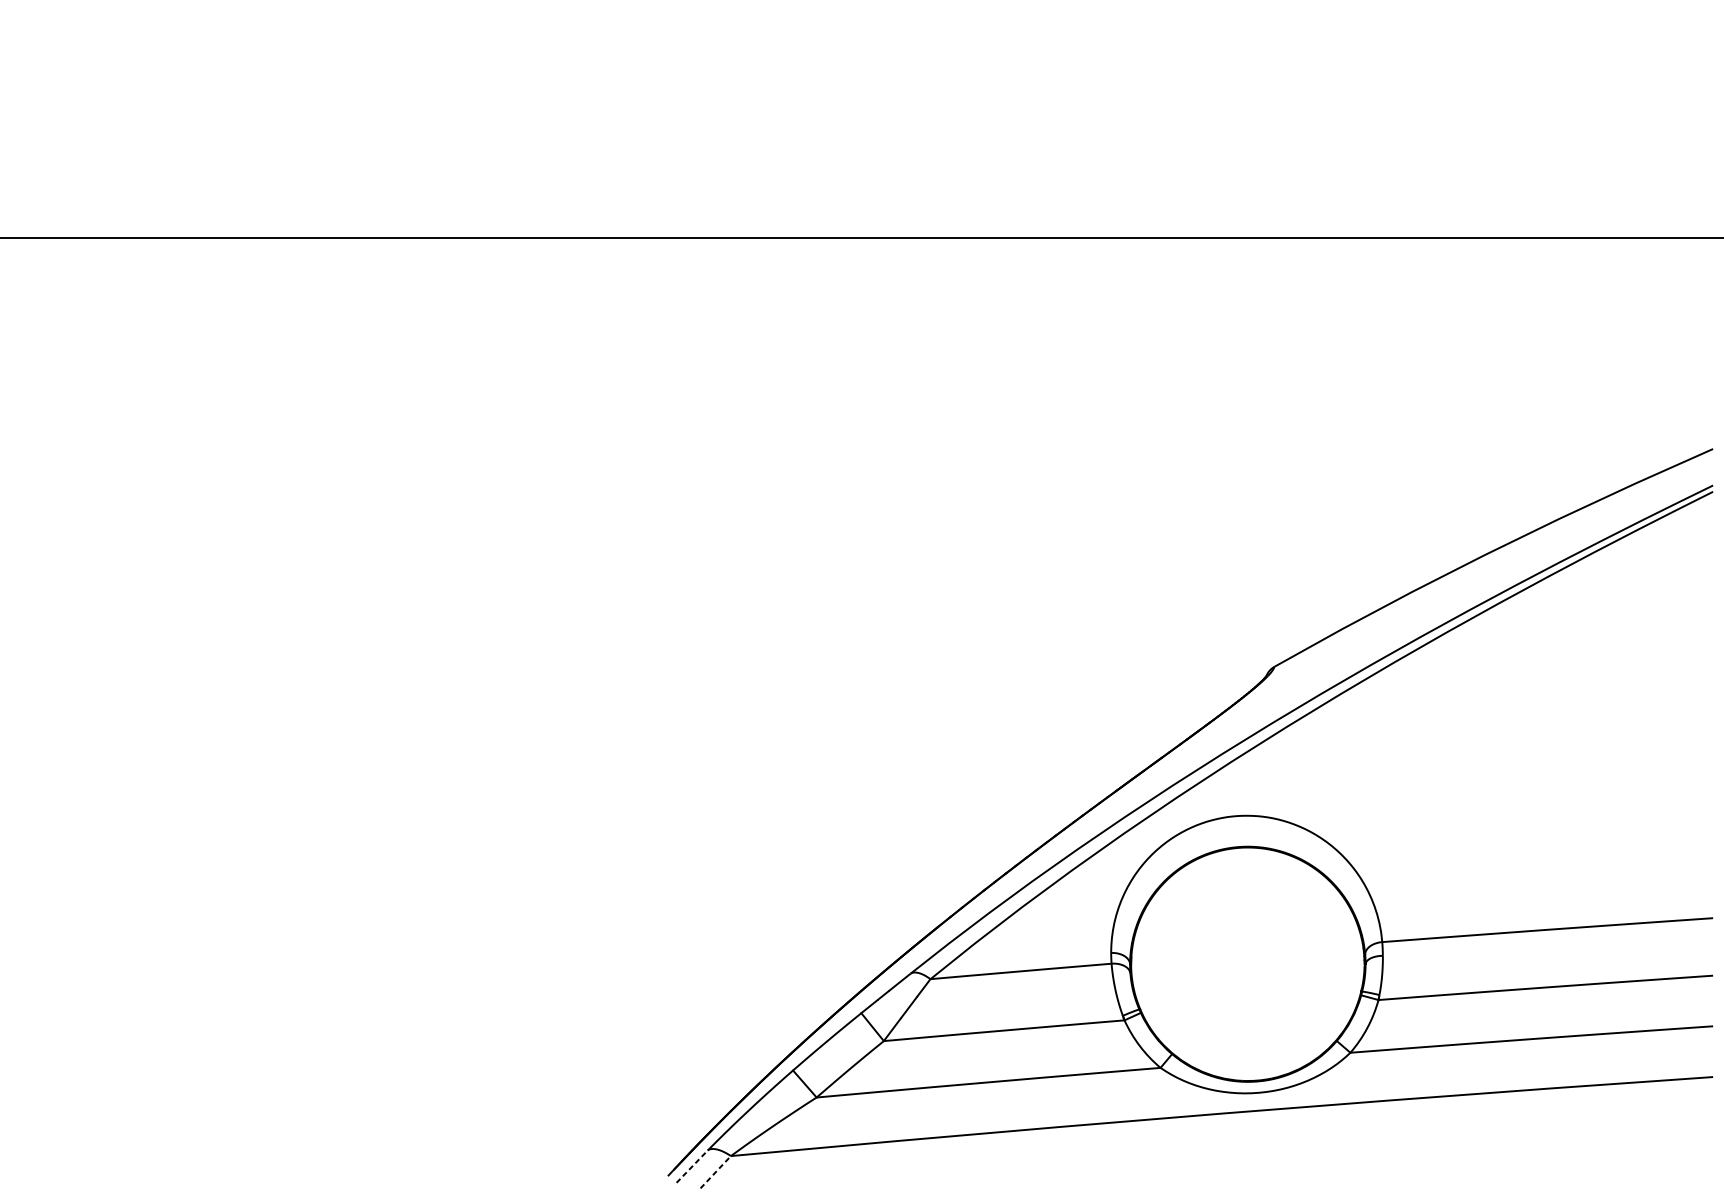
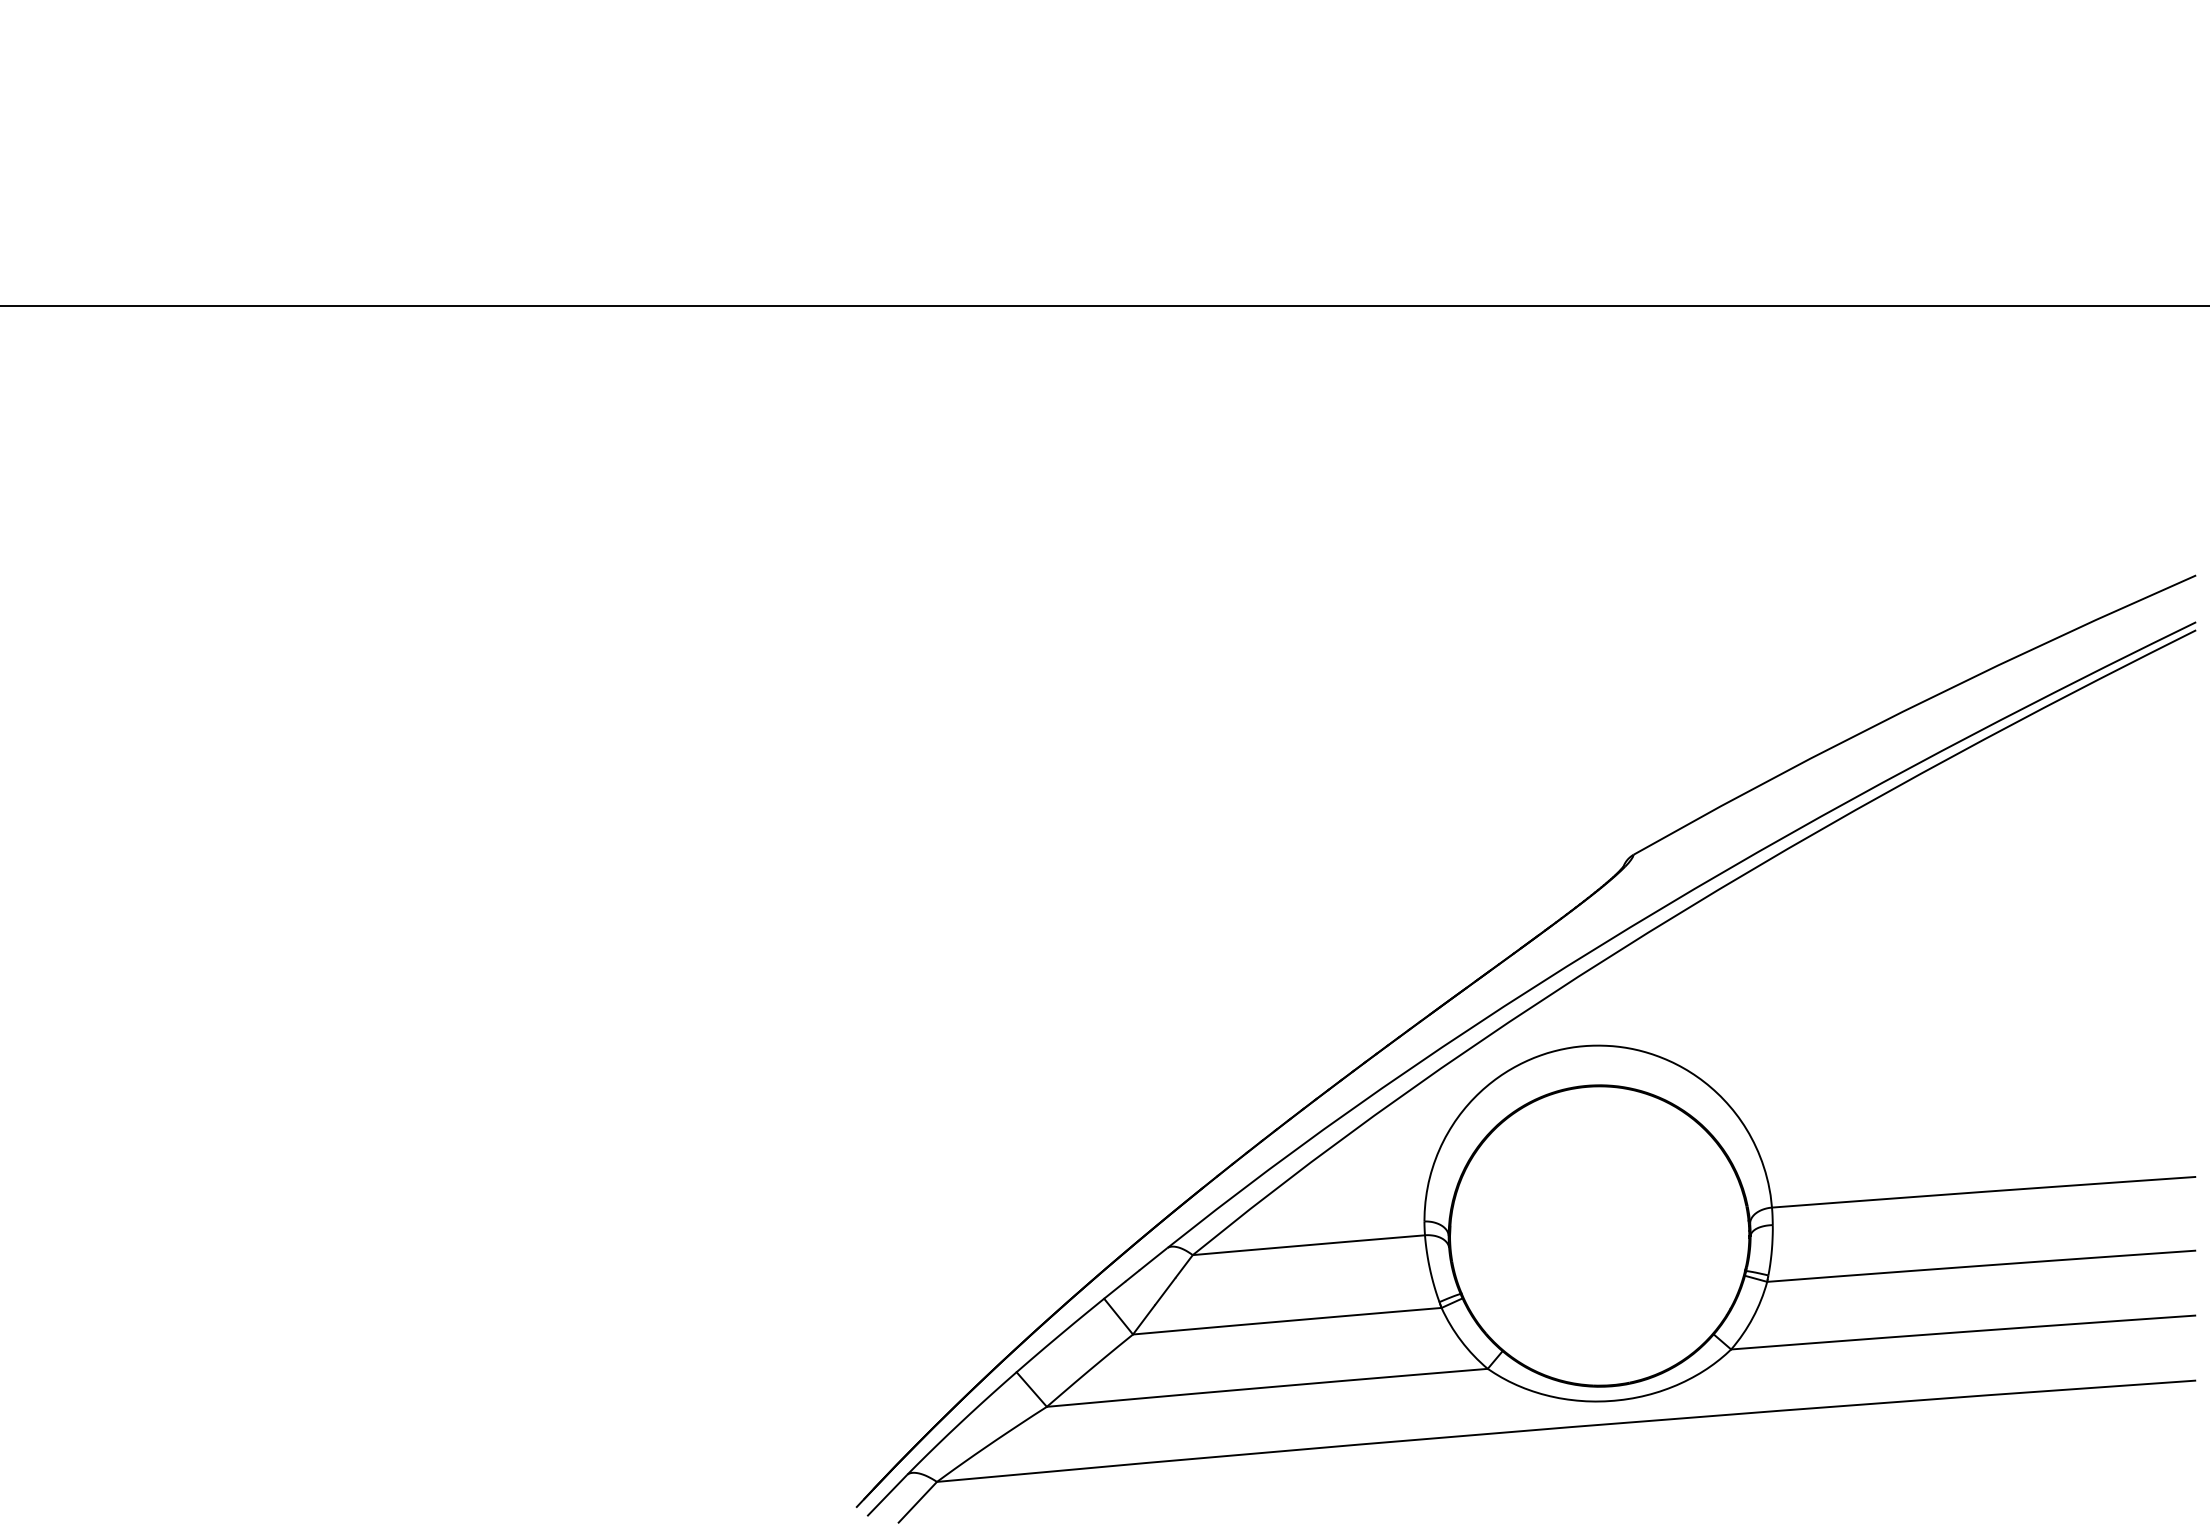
line: (692, 1166) -> (887, 1495), dashed -> solid
line: (715, 1172) -> (917, 1502), dashed -> solid

